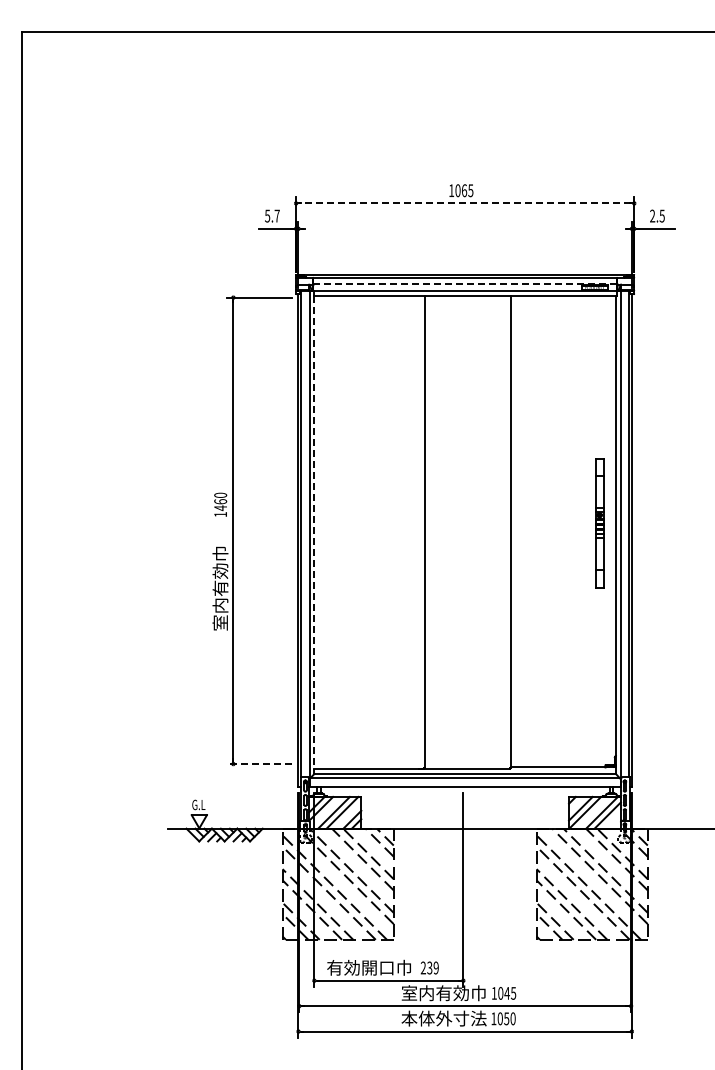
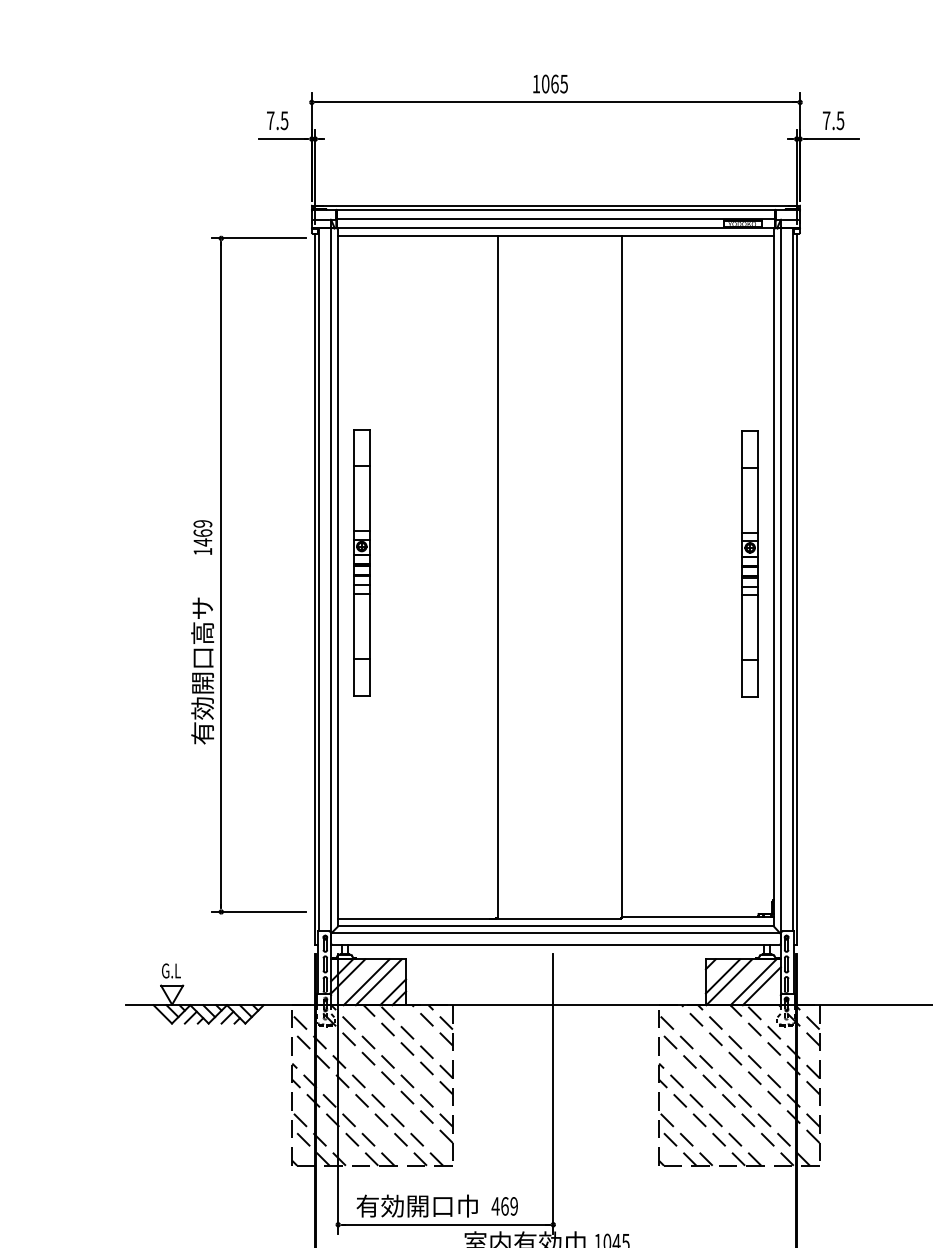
line: (465, 203) -> (556, 102), dashed -> solid
text: (272, 215) -> (277, 119), 5.7 -> 7.5
text: (652, 215) -> (826, 119), 2.5 -> 7.5
line: (465, 284) -> (556, 219), dashed -> solid
text: (220, 494) -> (202, 522), 1460 -> 1469
part: (330, 521) -> (361, 561), added
part: (599, 522) -> (749, 563), size x1.43
line: (314, 535) -> (338, 581), dashed -> solid
text: (220, 596) -> (202, 669), 室内有効巾 -> 有効開口高サ
line: (259, 764) -> (258, 912), dashed -> solid
text: (426, 967) -> (500, 1205), 239 -> 469

